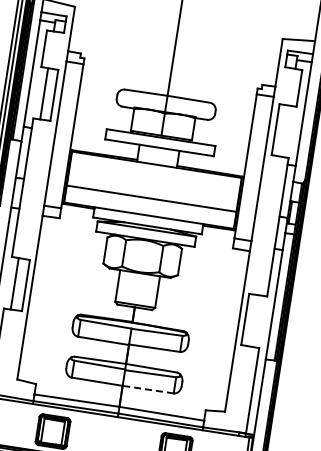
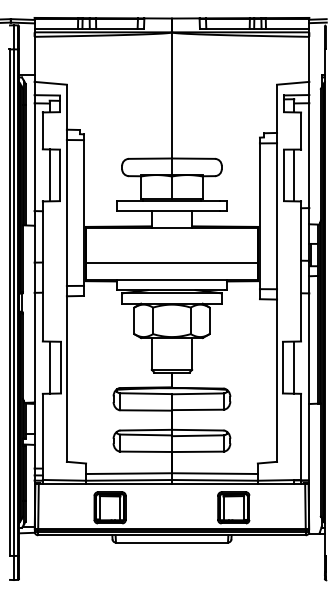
line: (286, 131) -> (294, 175), added
line: (256, 321) -> (294, 367), added
line: (147, 389) -> (197, 451), dashed -> solid

